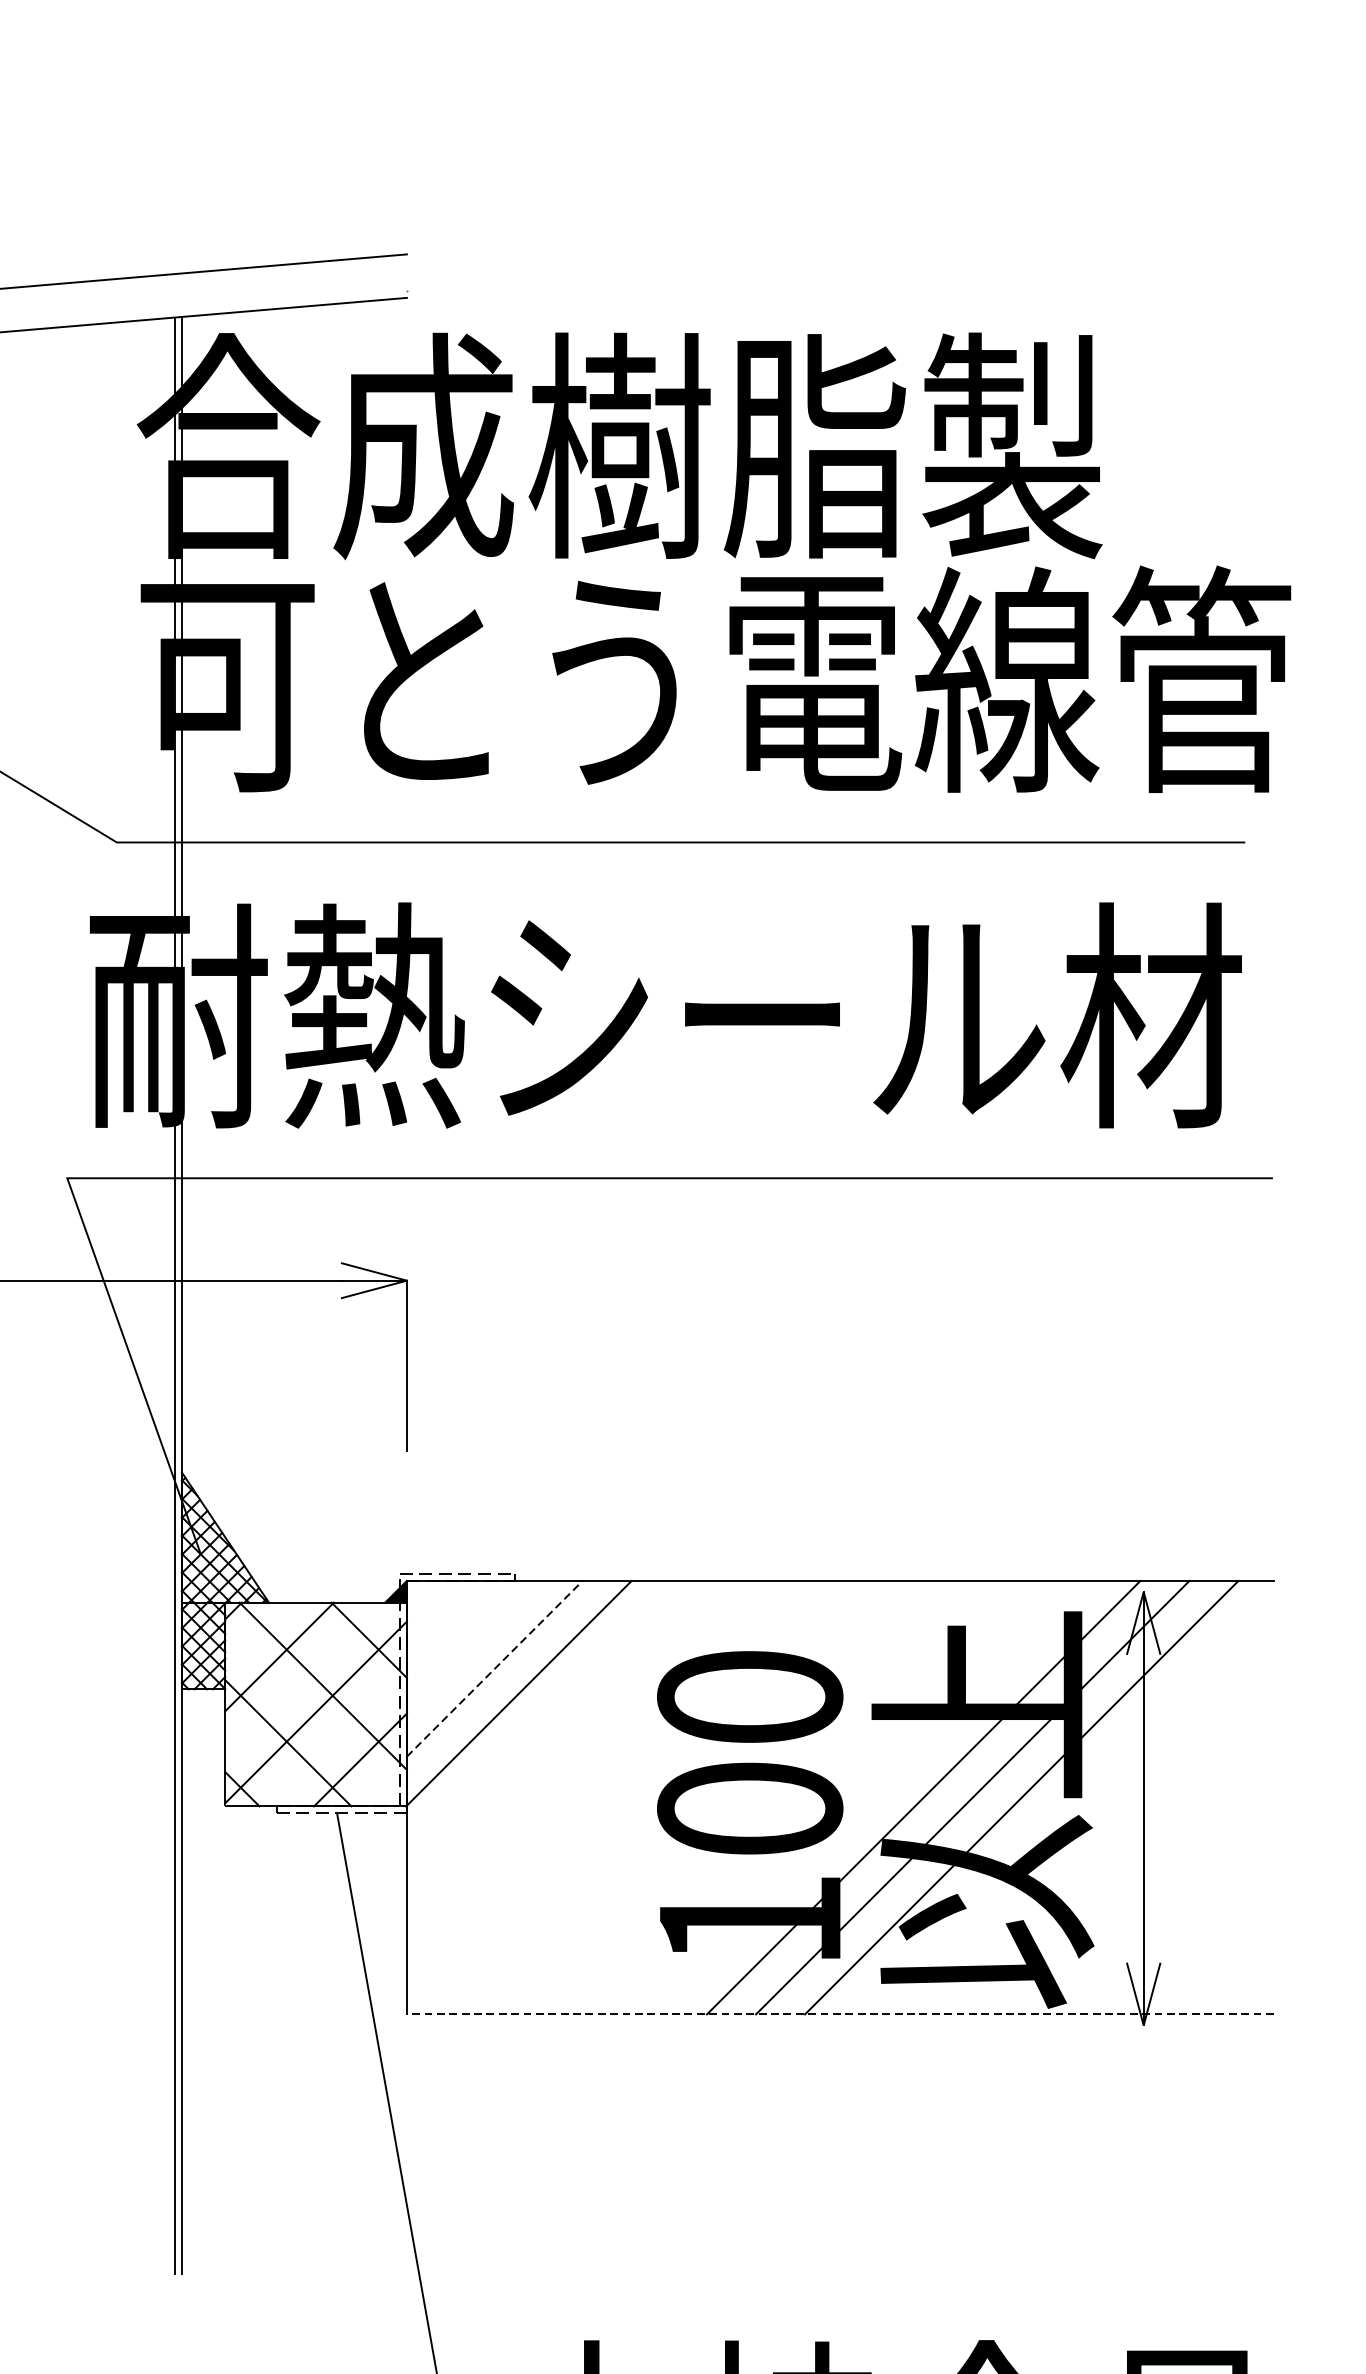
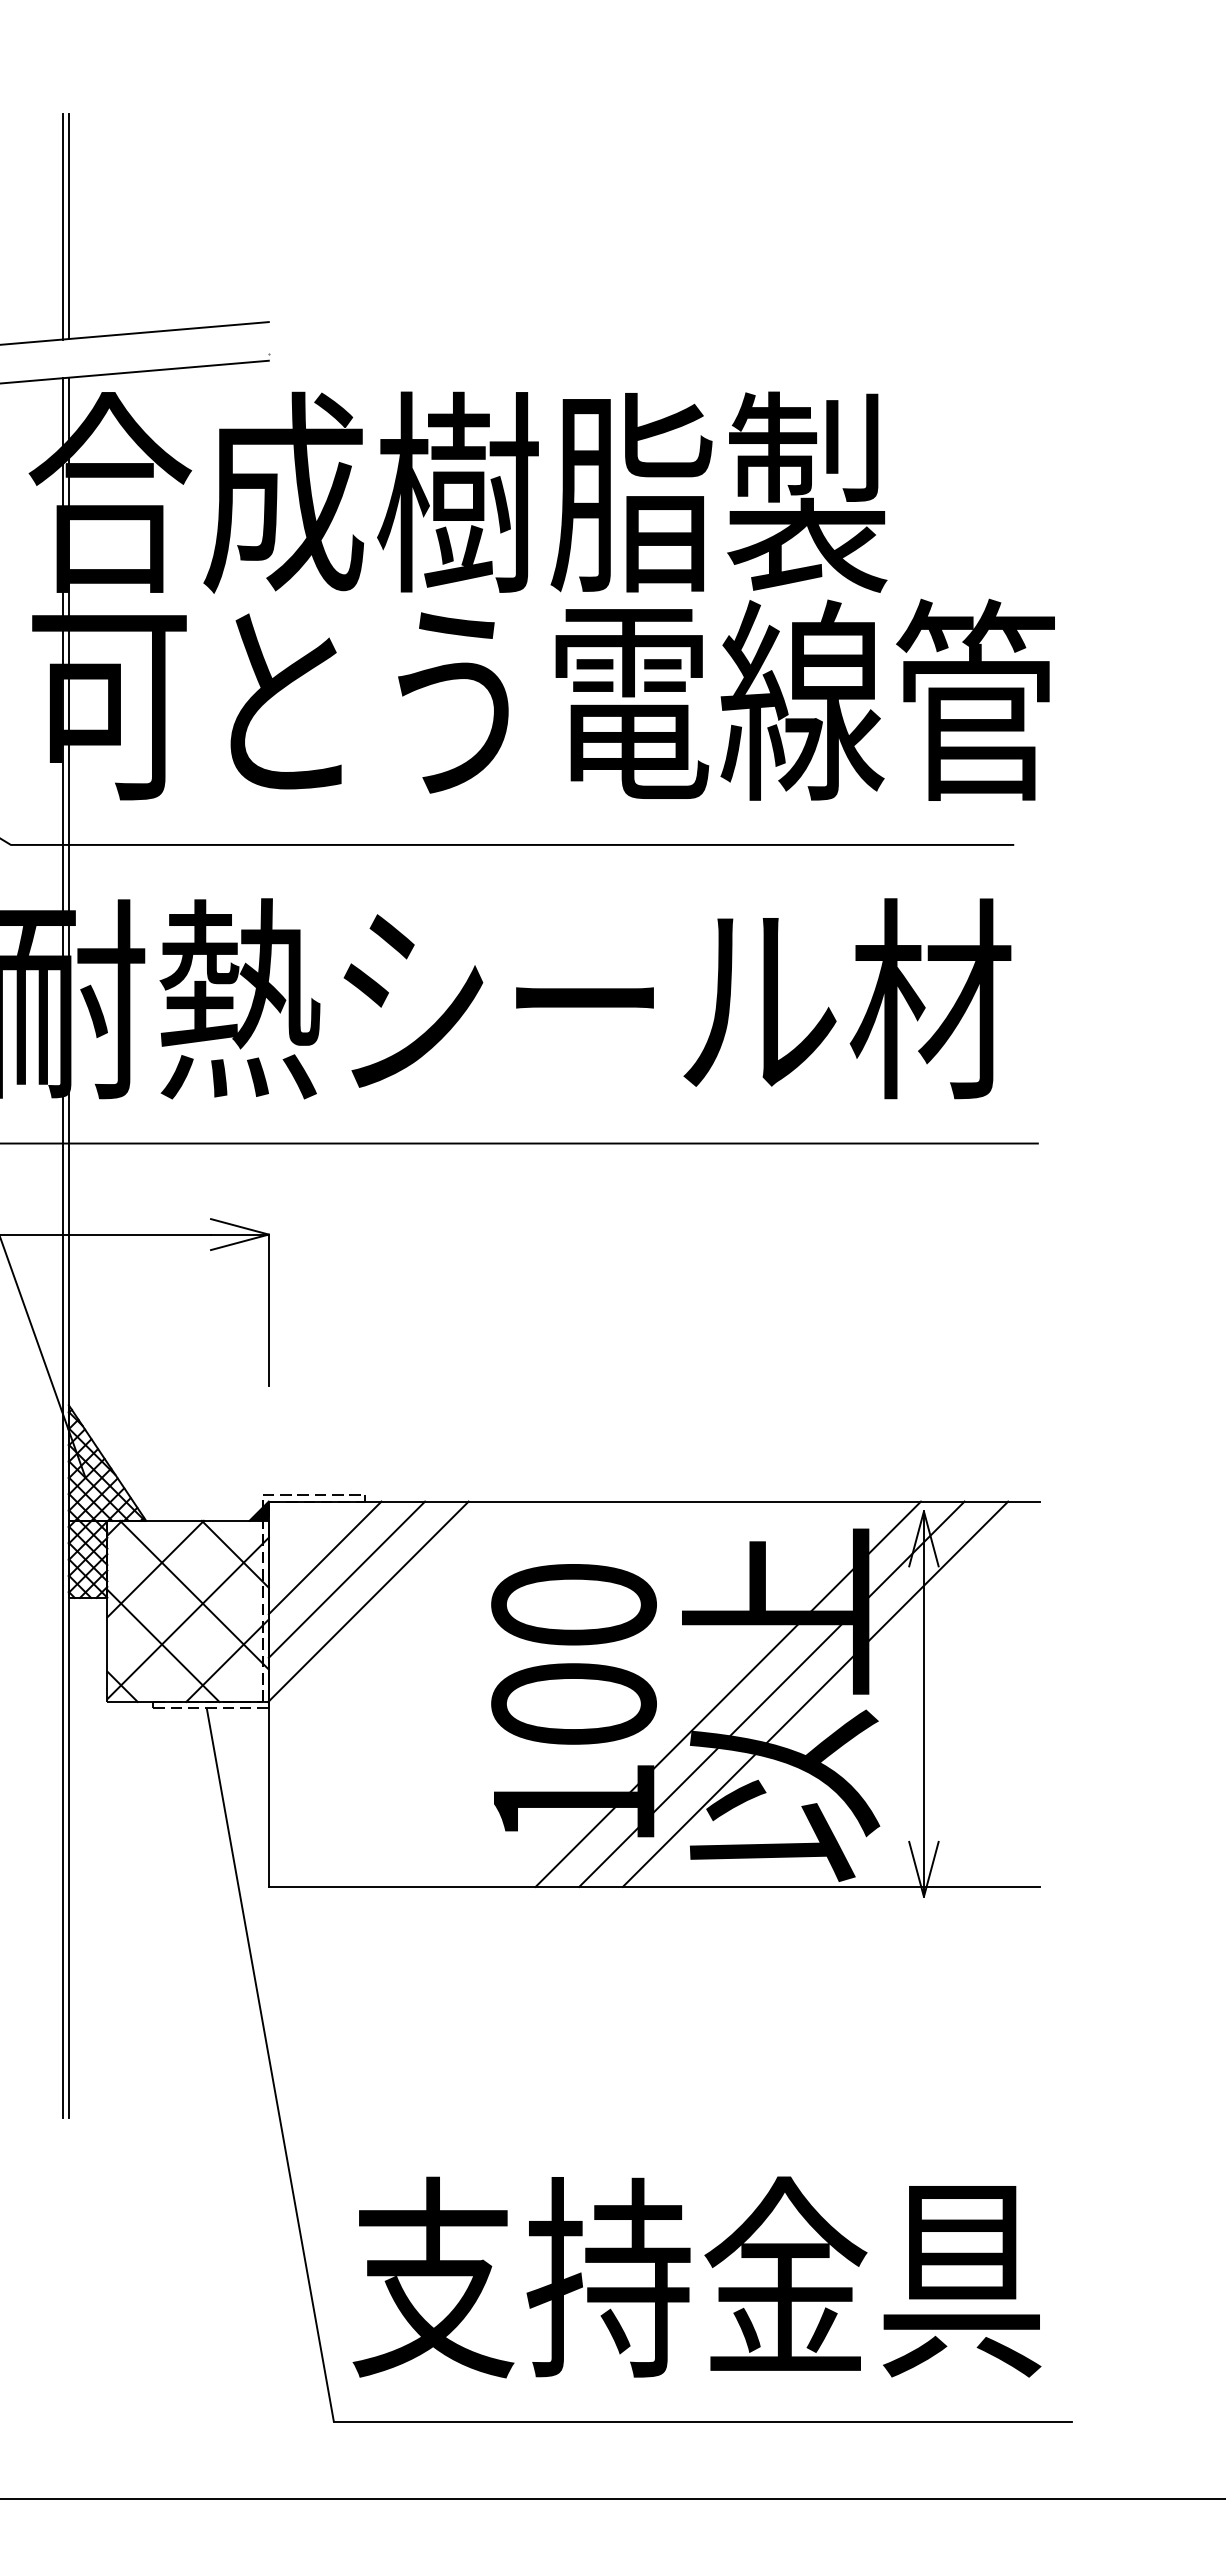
line: (174, 146) -> (62, 226), added
line: (181, 146) -> (68, 226), added
line: (469, 1643) -> (324, 1557), added
line: (495, 1668) -> (347, 1579), dashed -> solid
line: (839, 2013) -> (653, 1886), dashed -> solid

